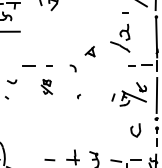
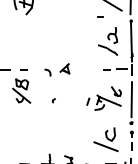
part: (120, 37) -> (108, 40), moved
part: (89, 51) -> (64, 68), moved
part: (46, 86) -> (21, 90), size x1.67
line: (130, 142) -> (105, 146), added

